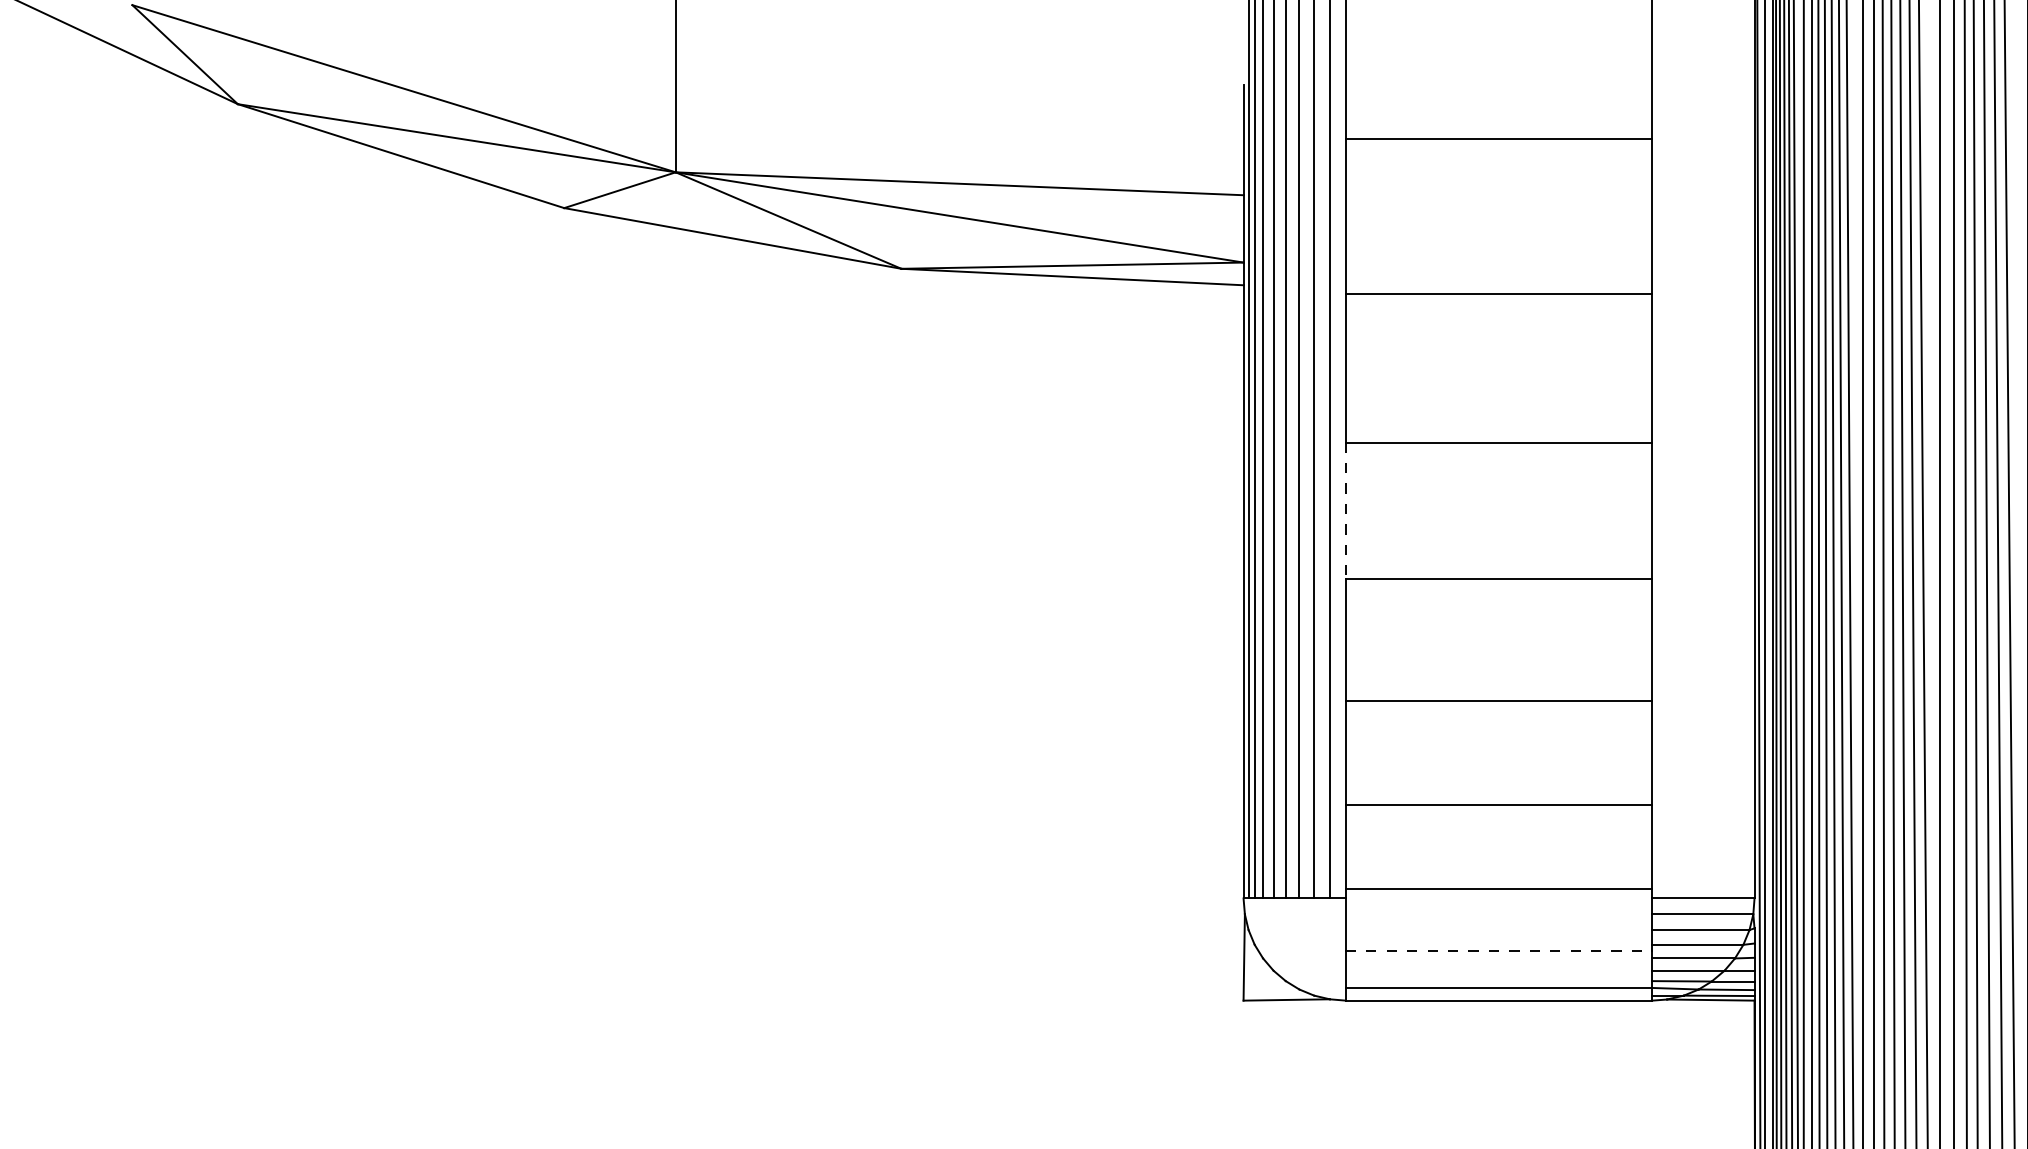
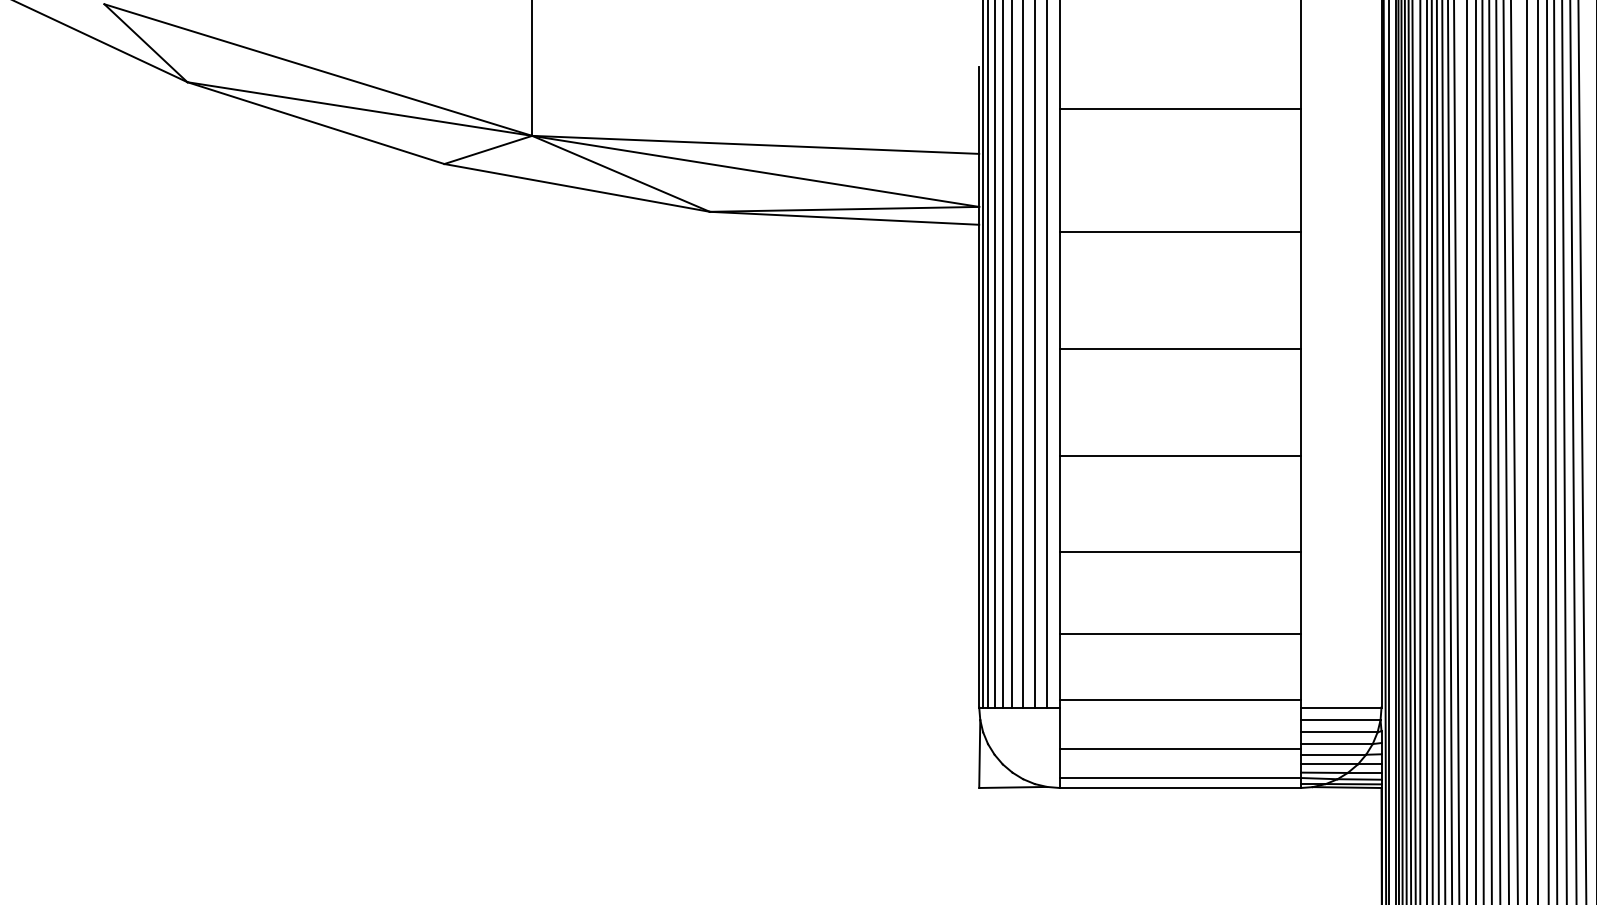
line: (1345, 511) -> (1059, 402), dashed -> solid
line: (1499, 950) -> (1180, 748), dashed -> solid

